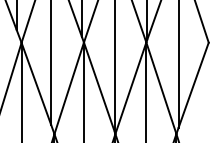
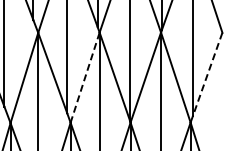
line: (193, 86) -> (207, 75), solid -> dashed
line: (68, 89) -> (84, 78), solid -> dashed

